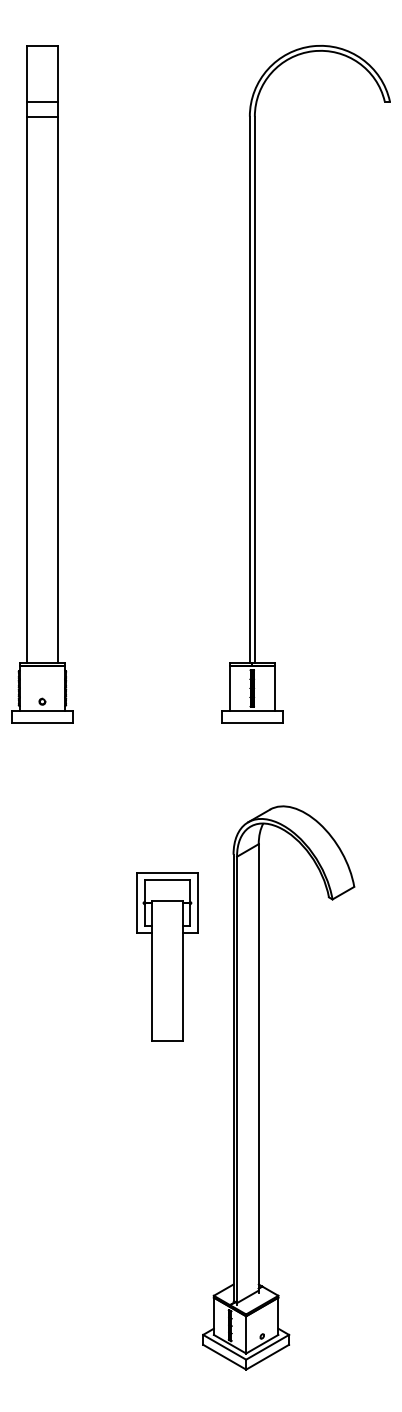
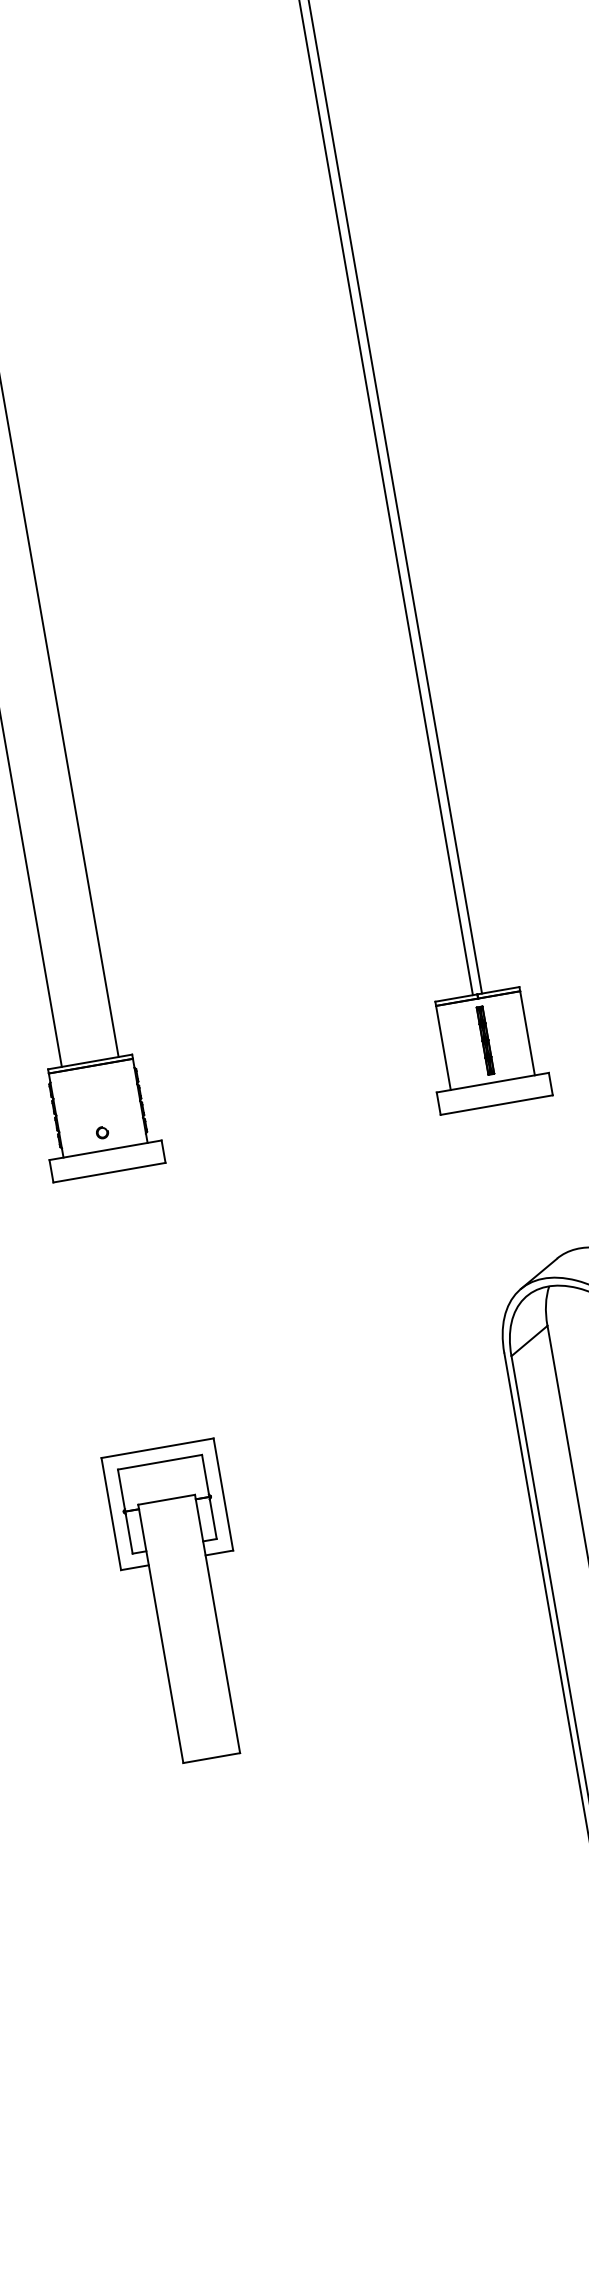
part: (167, 956) -> (184, 1602), moved

